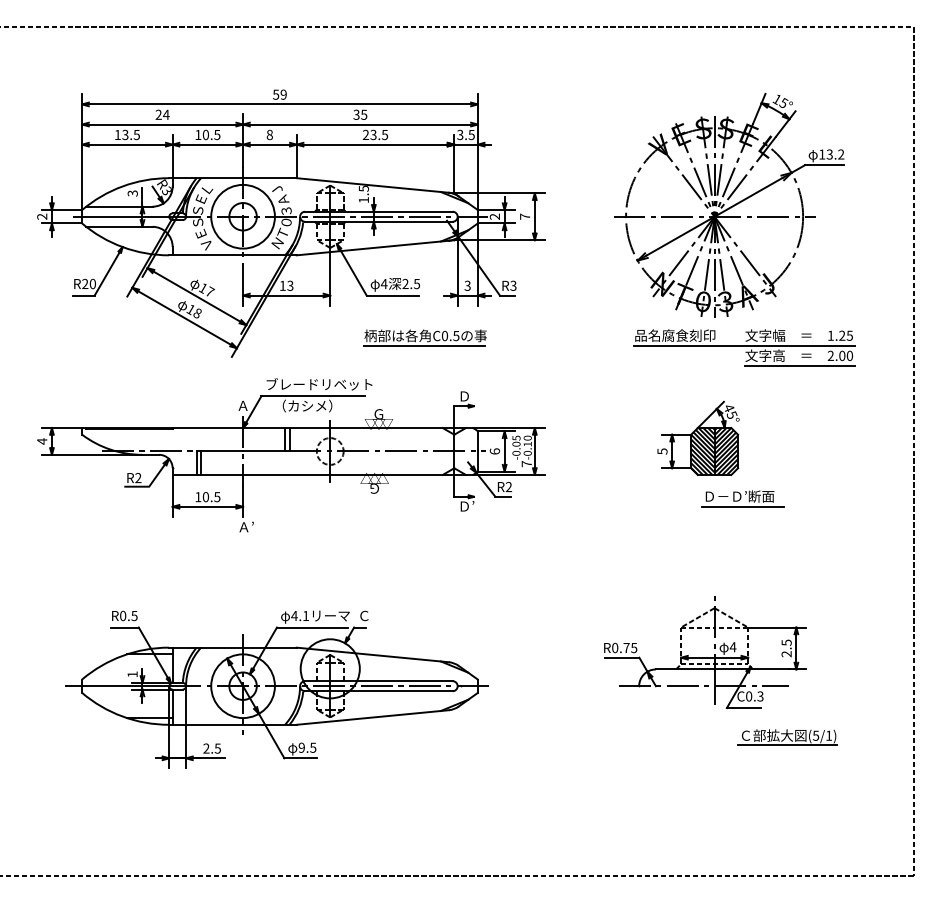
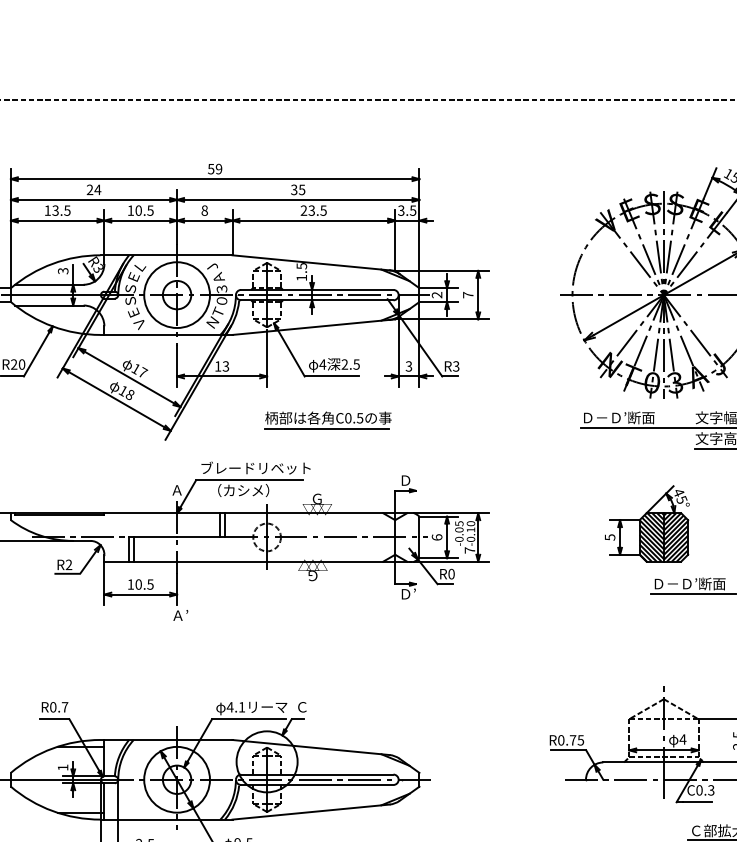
text: (675, 335) -> (623, 417), 品名腐食刻印 -> Ｄ－Ｄ’断面
part: (424, 337) -> (327, 419), moved
text: (508, 487) -> (451, 574), R2 -> R0
text: (134, 616) -> (64, 707), R0.5 -> R0.7

